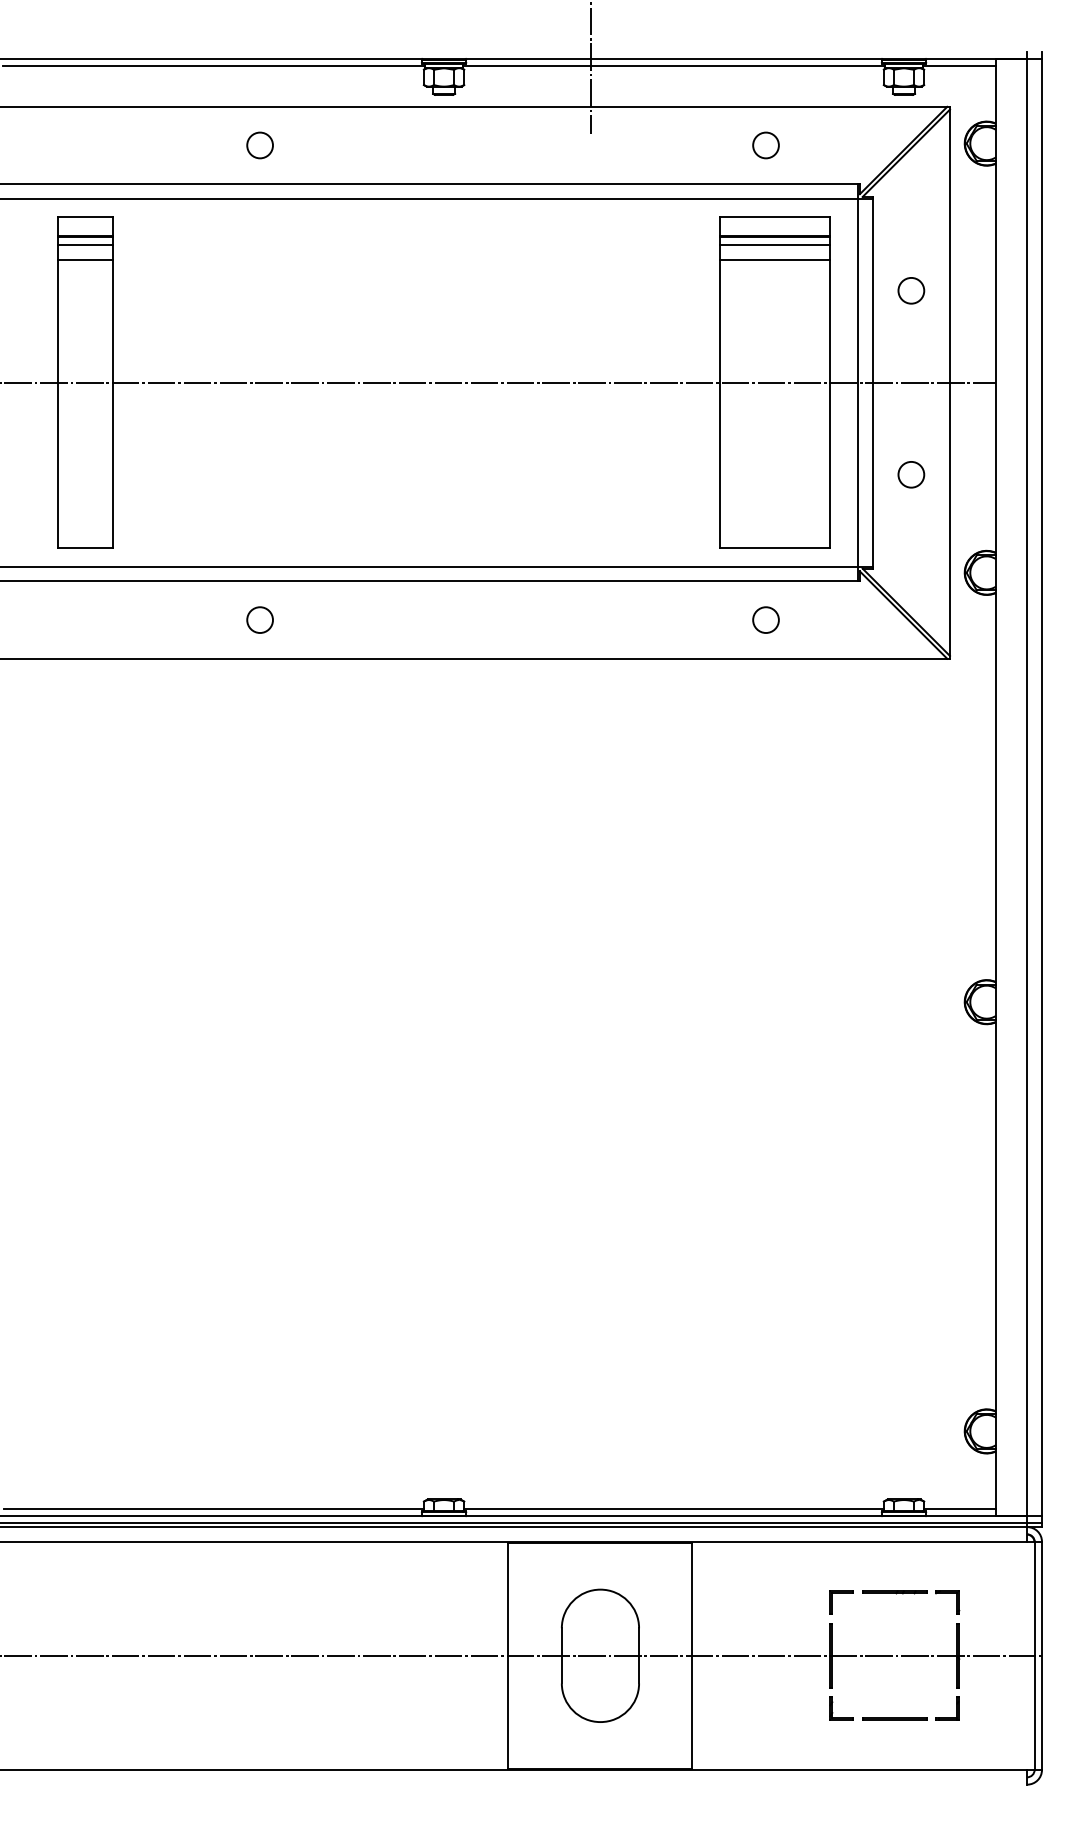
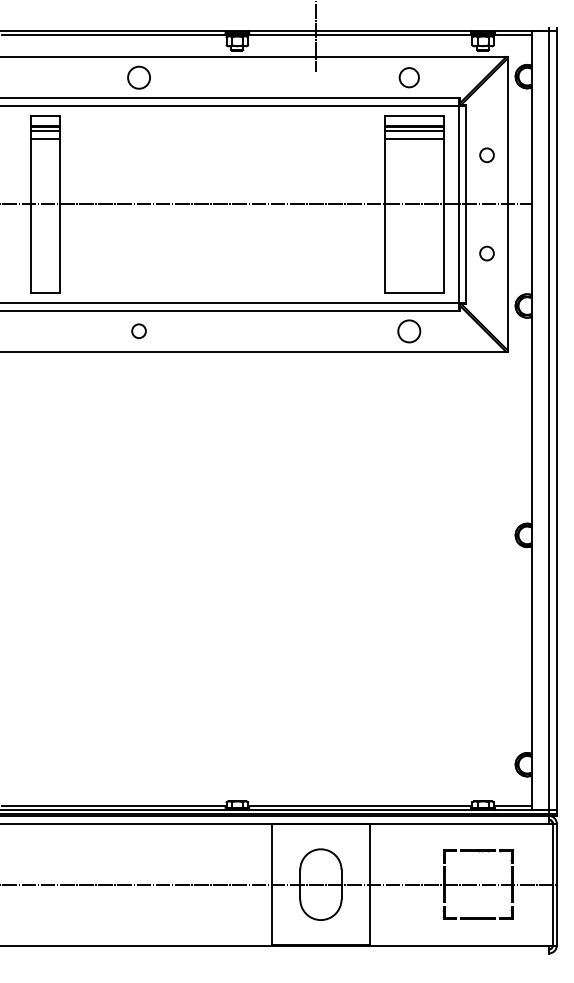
circle: (259, 145) -> (138, 77), size x1.6
circle: (766, 145) -> (409, 77), size x1.4
circle: (766, 618) -> (409, 330), size x1.6

